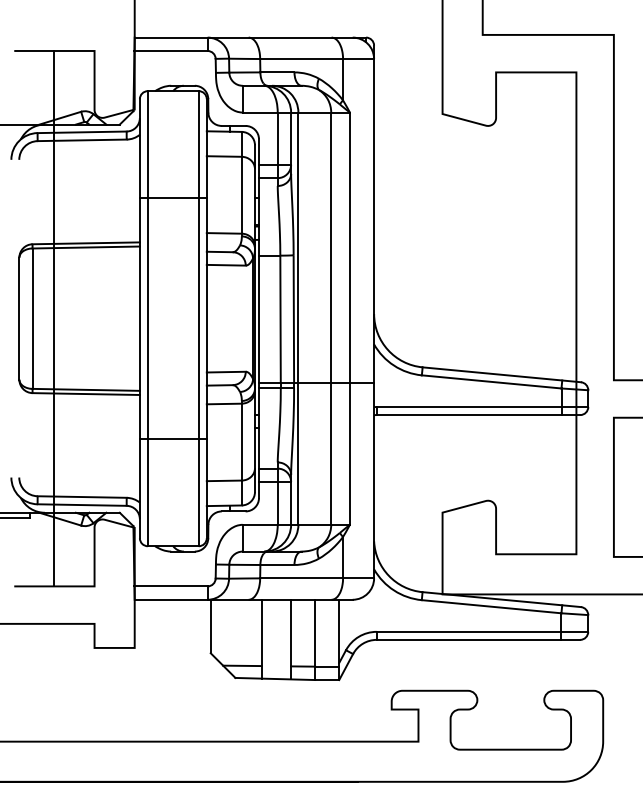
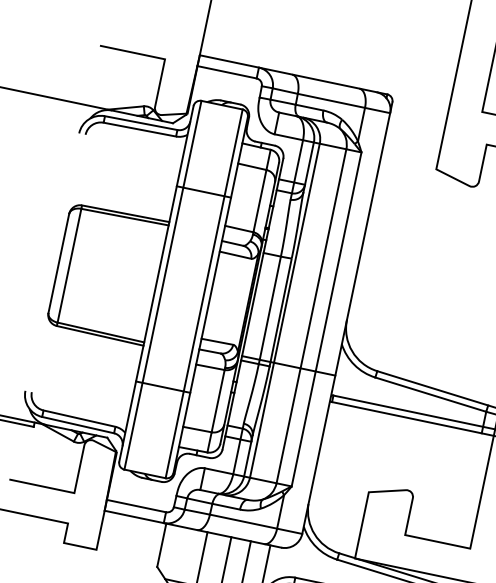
line: (54, 318) -> (87, 269), removed

